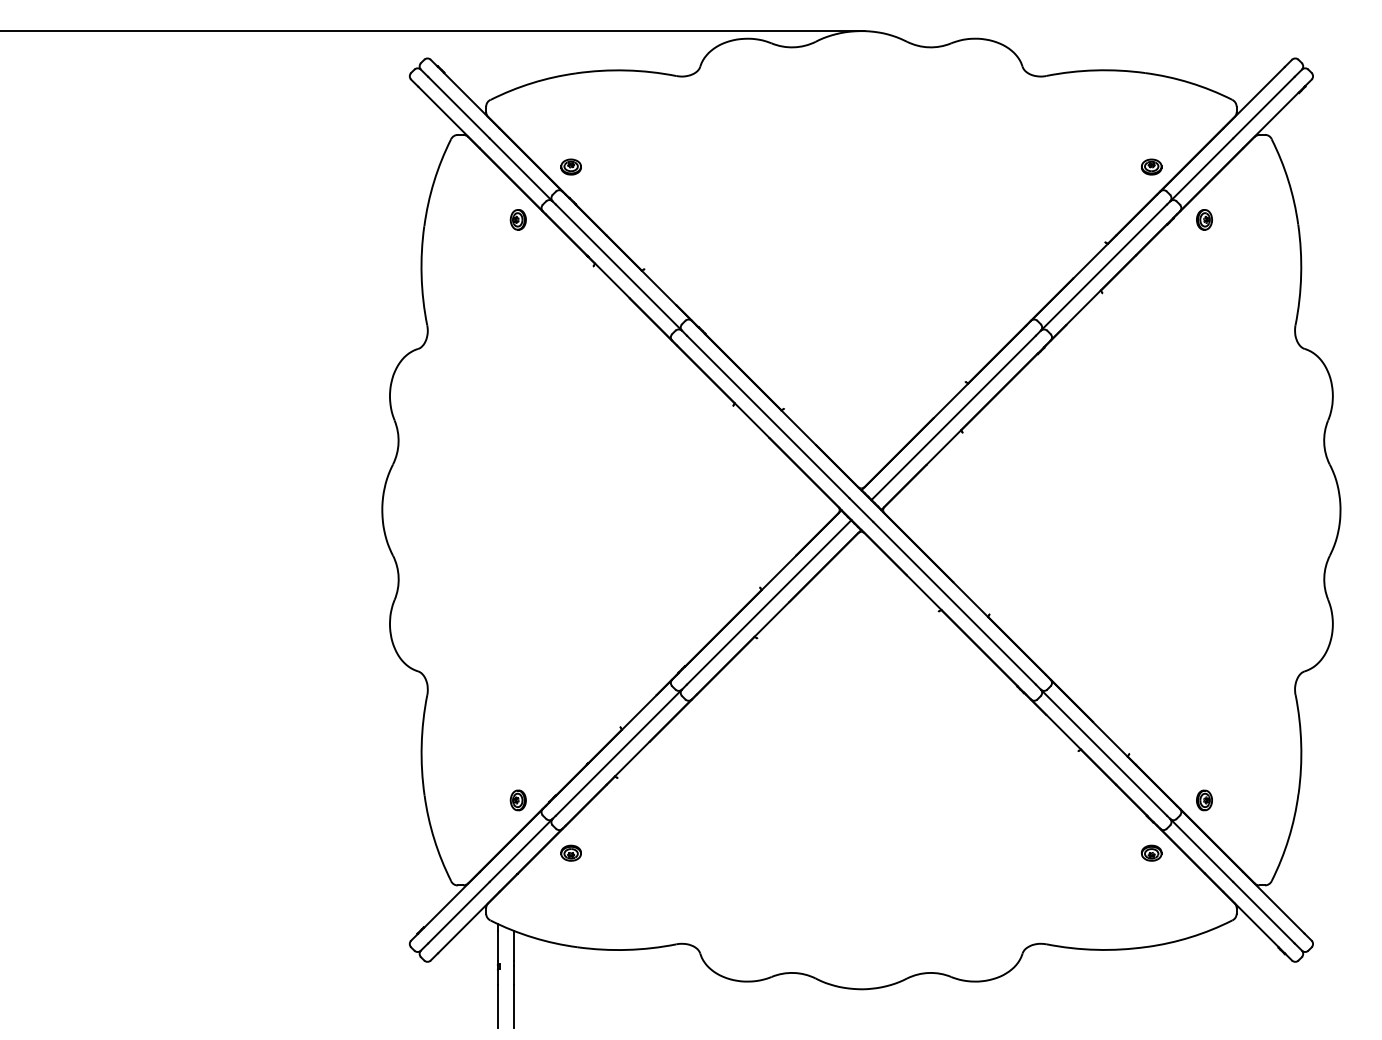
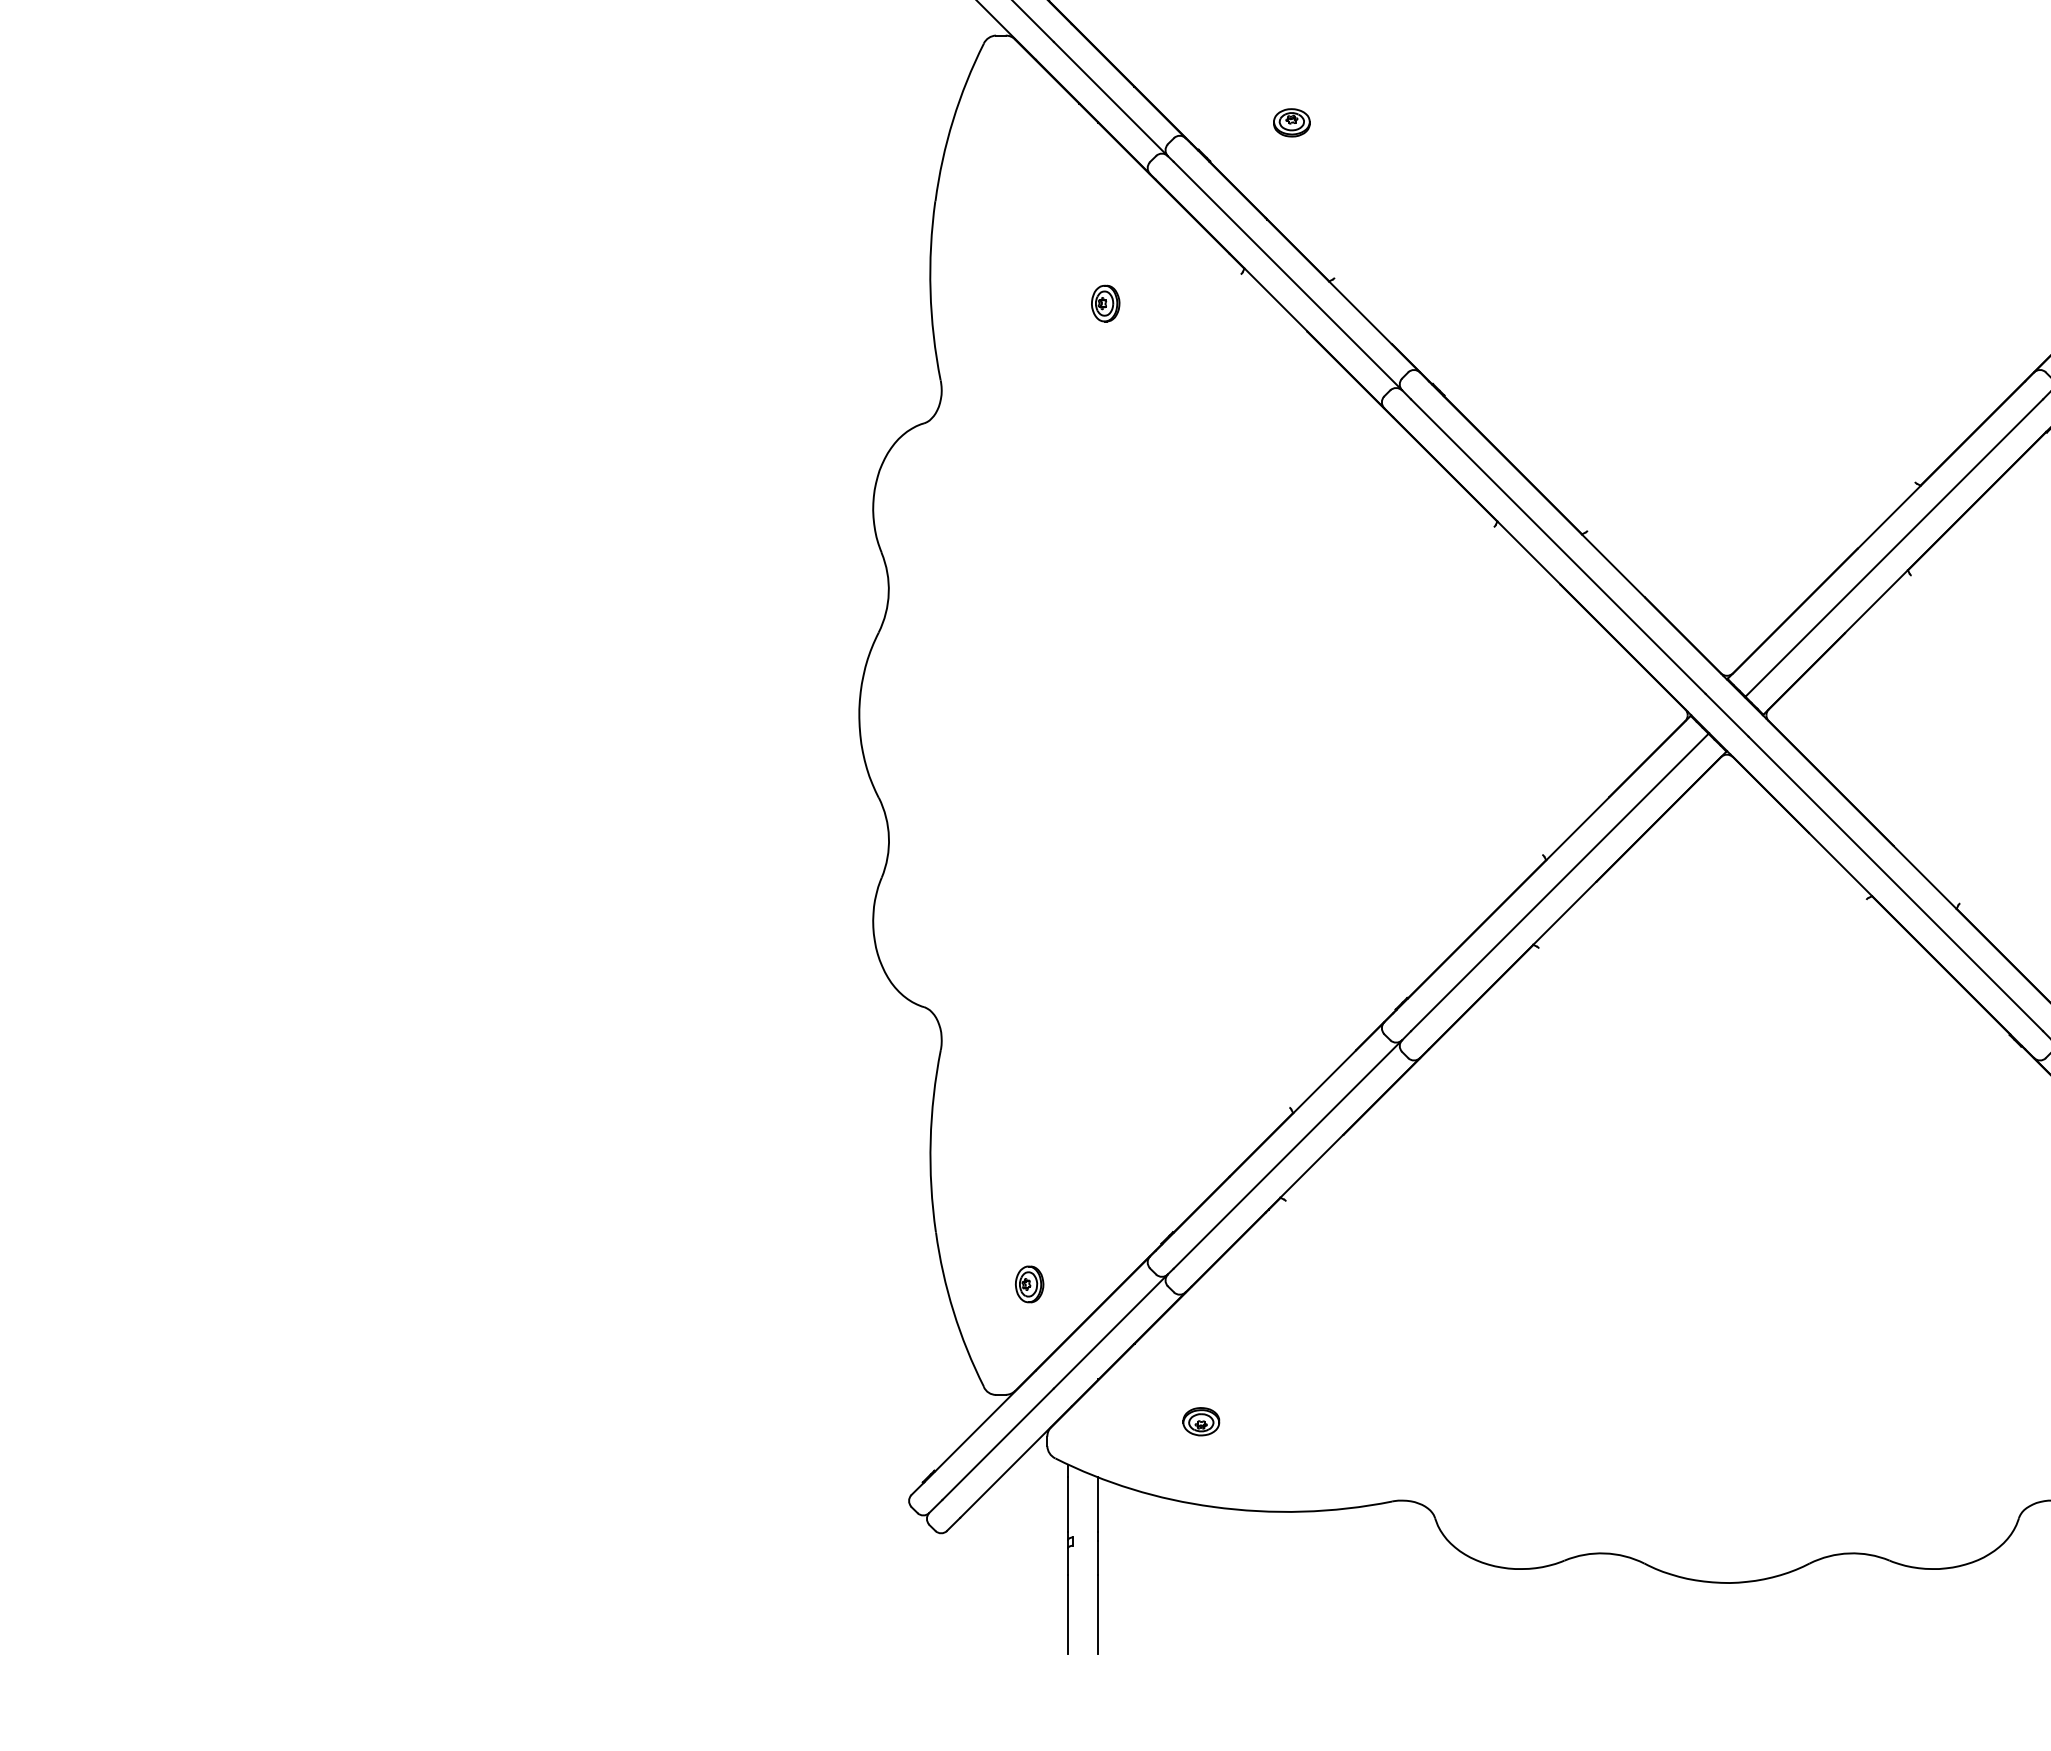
part: (570, 166) -> (1290, 121), moved
part: (517, 219) -> (1104, 302), moved
part: (517, 800) -> (1028, 1284), moved
part: (570, 852) -> (1200, 1420), moved

